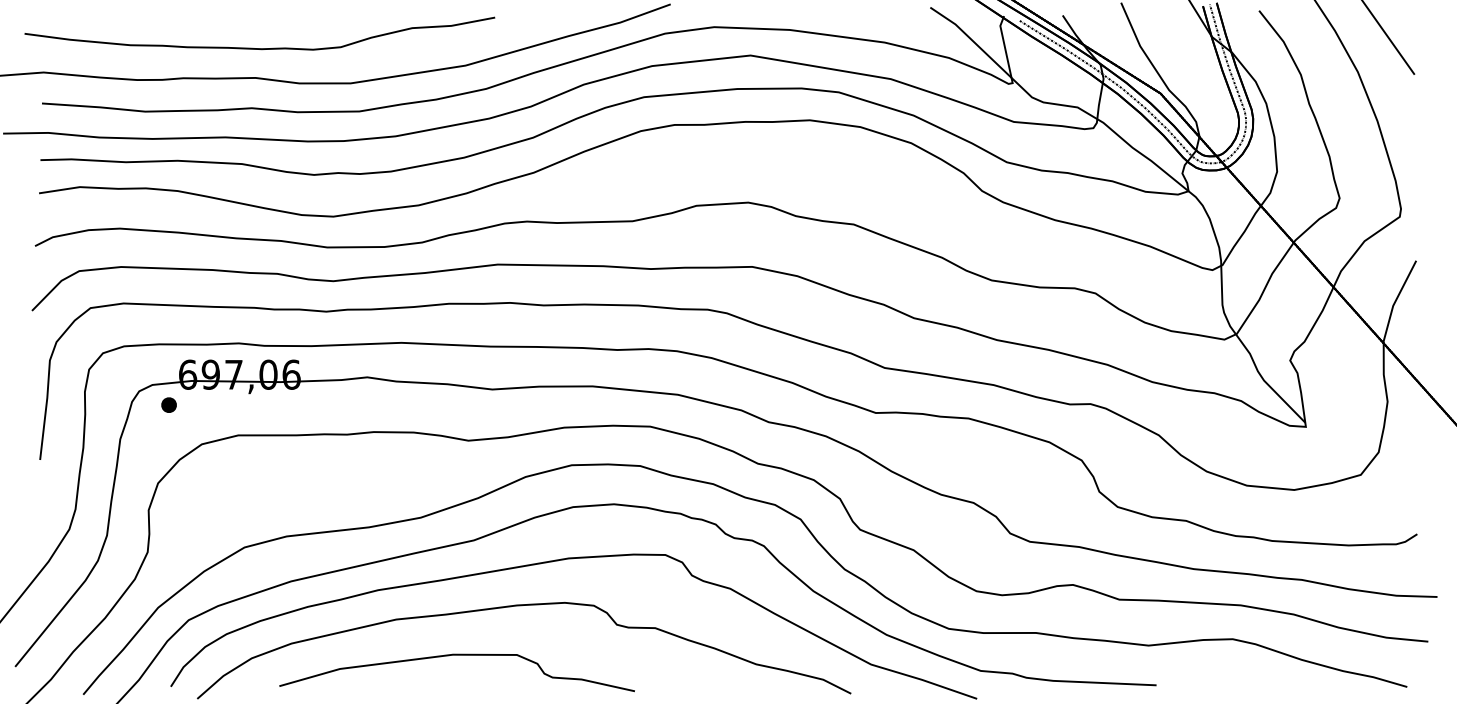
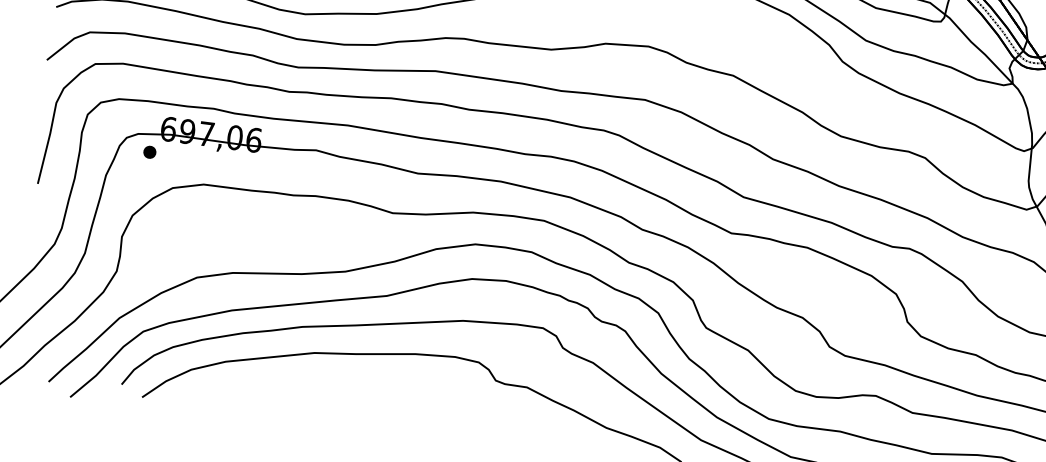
curve: (456, 655) -> (360, 388), removed

